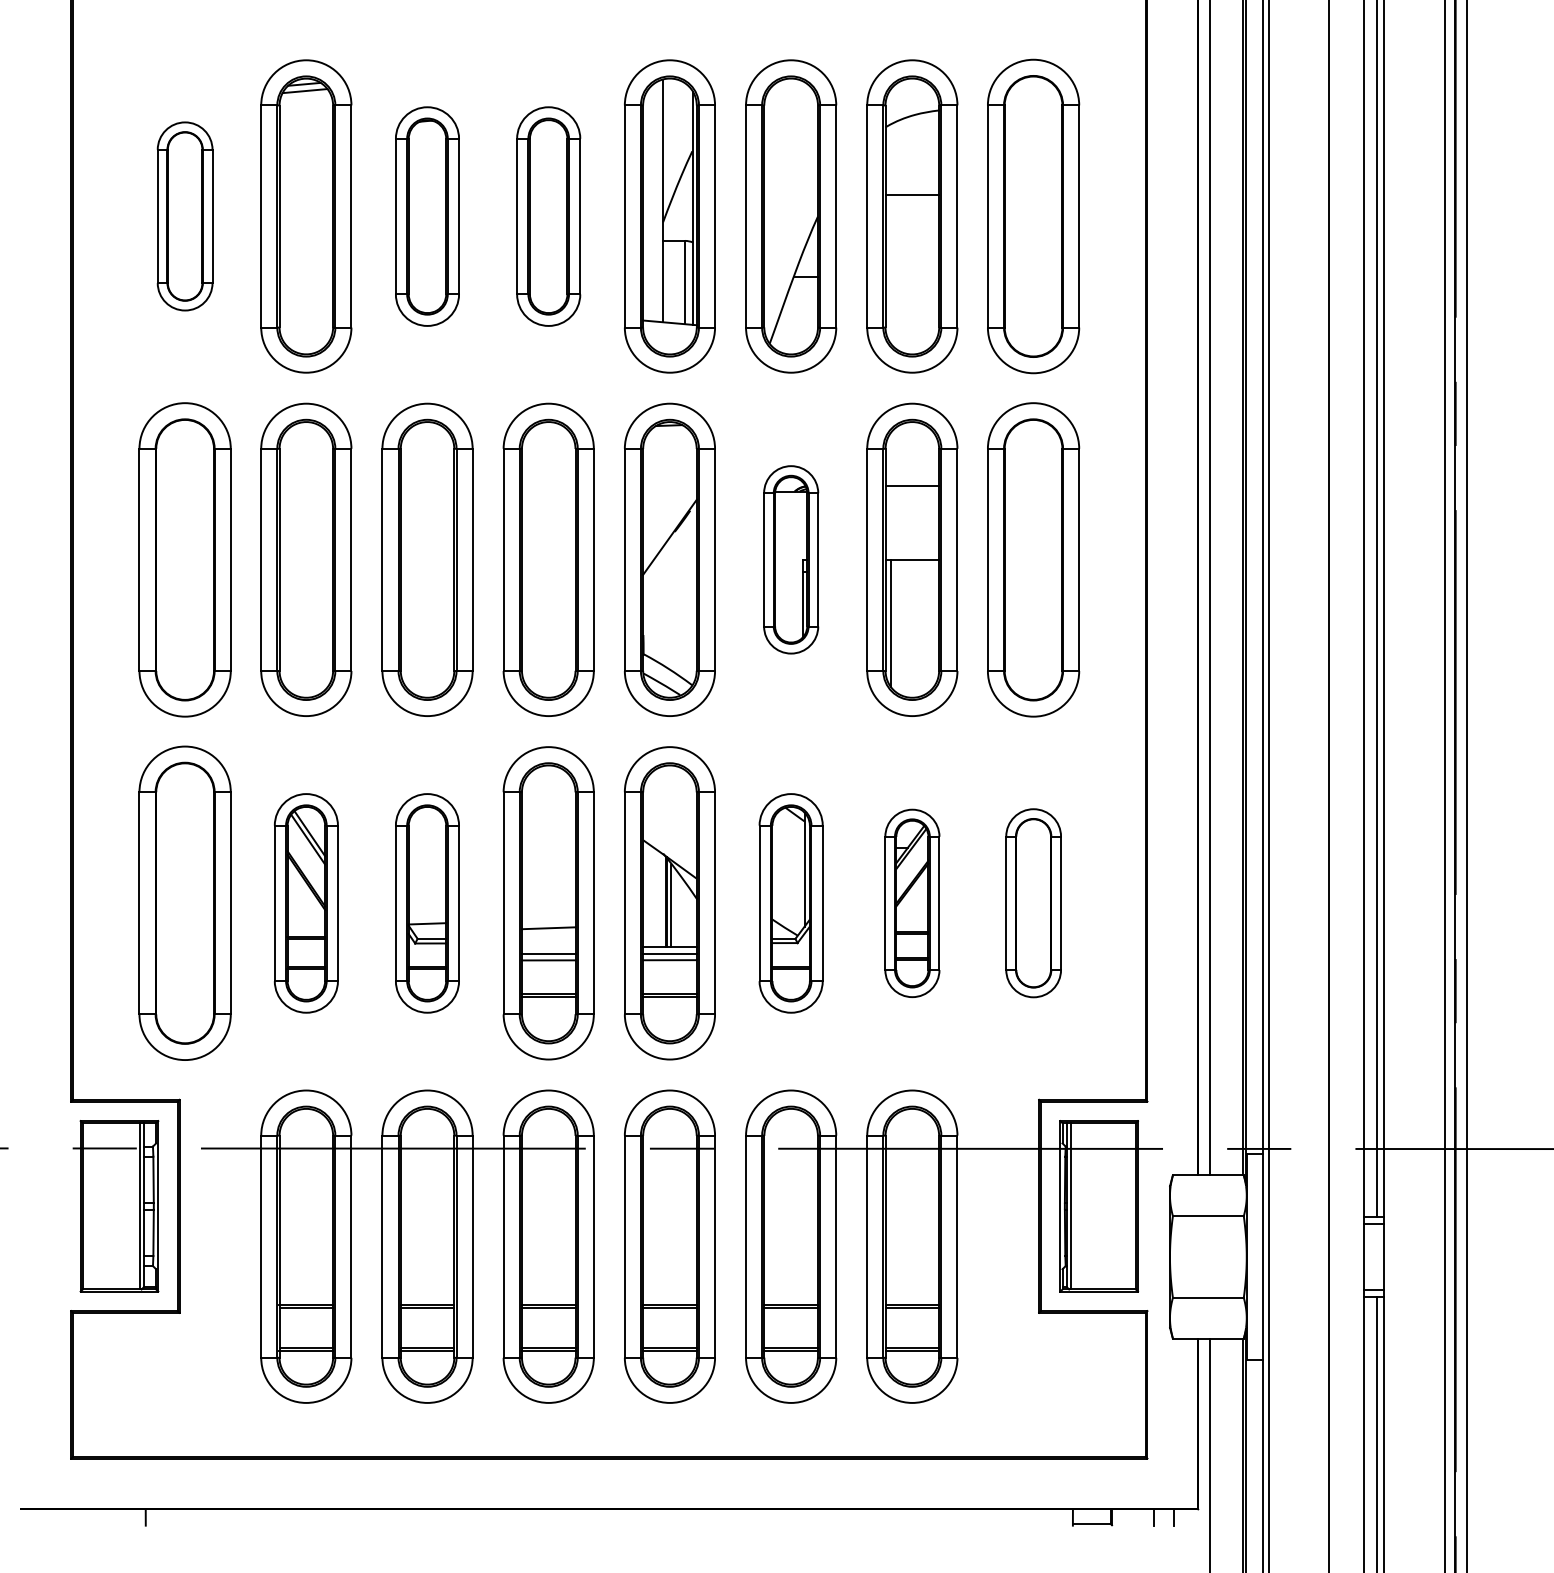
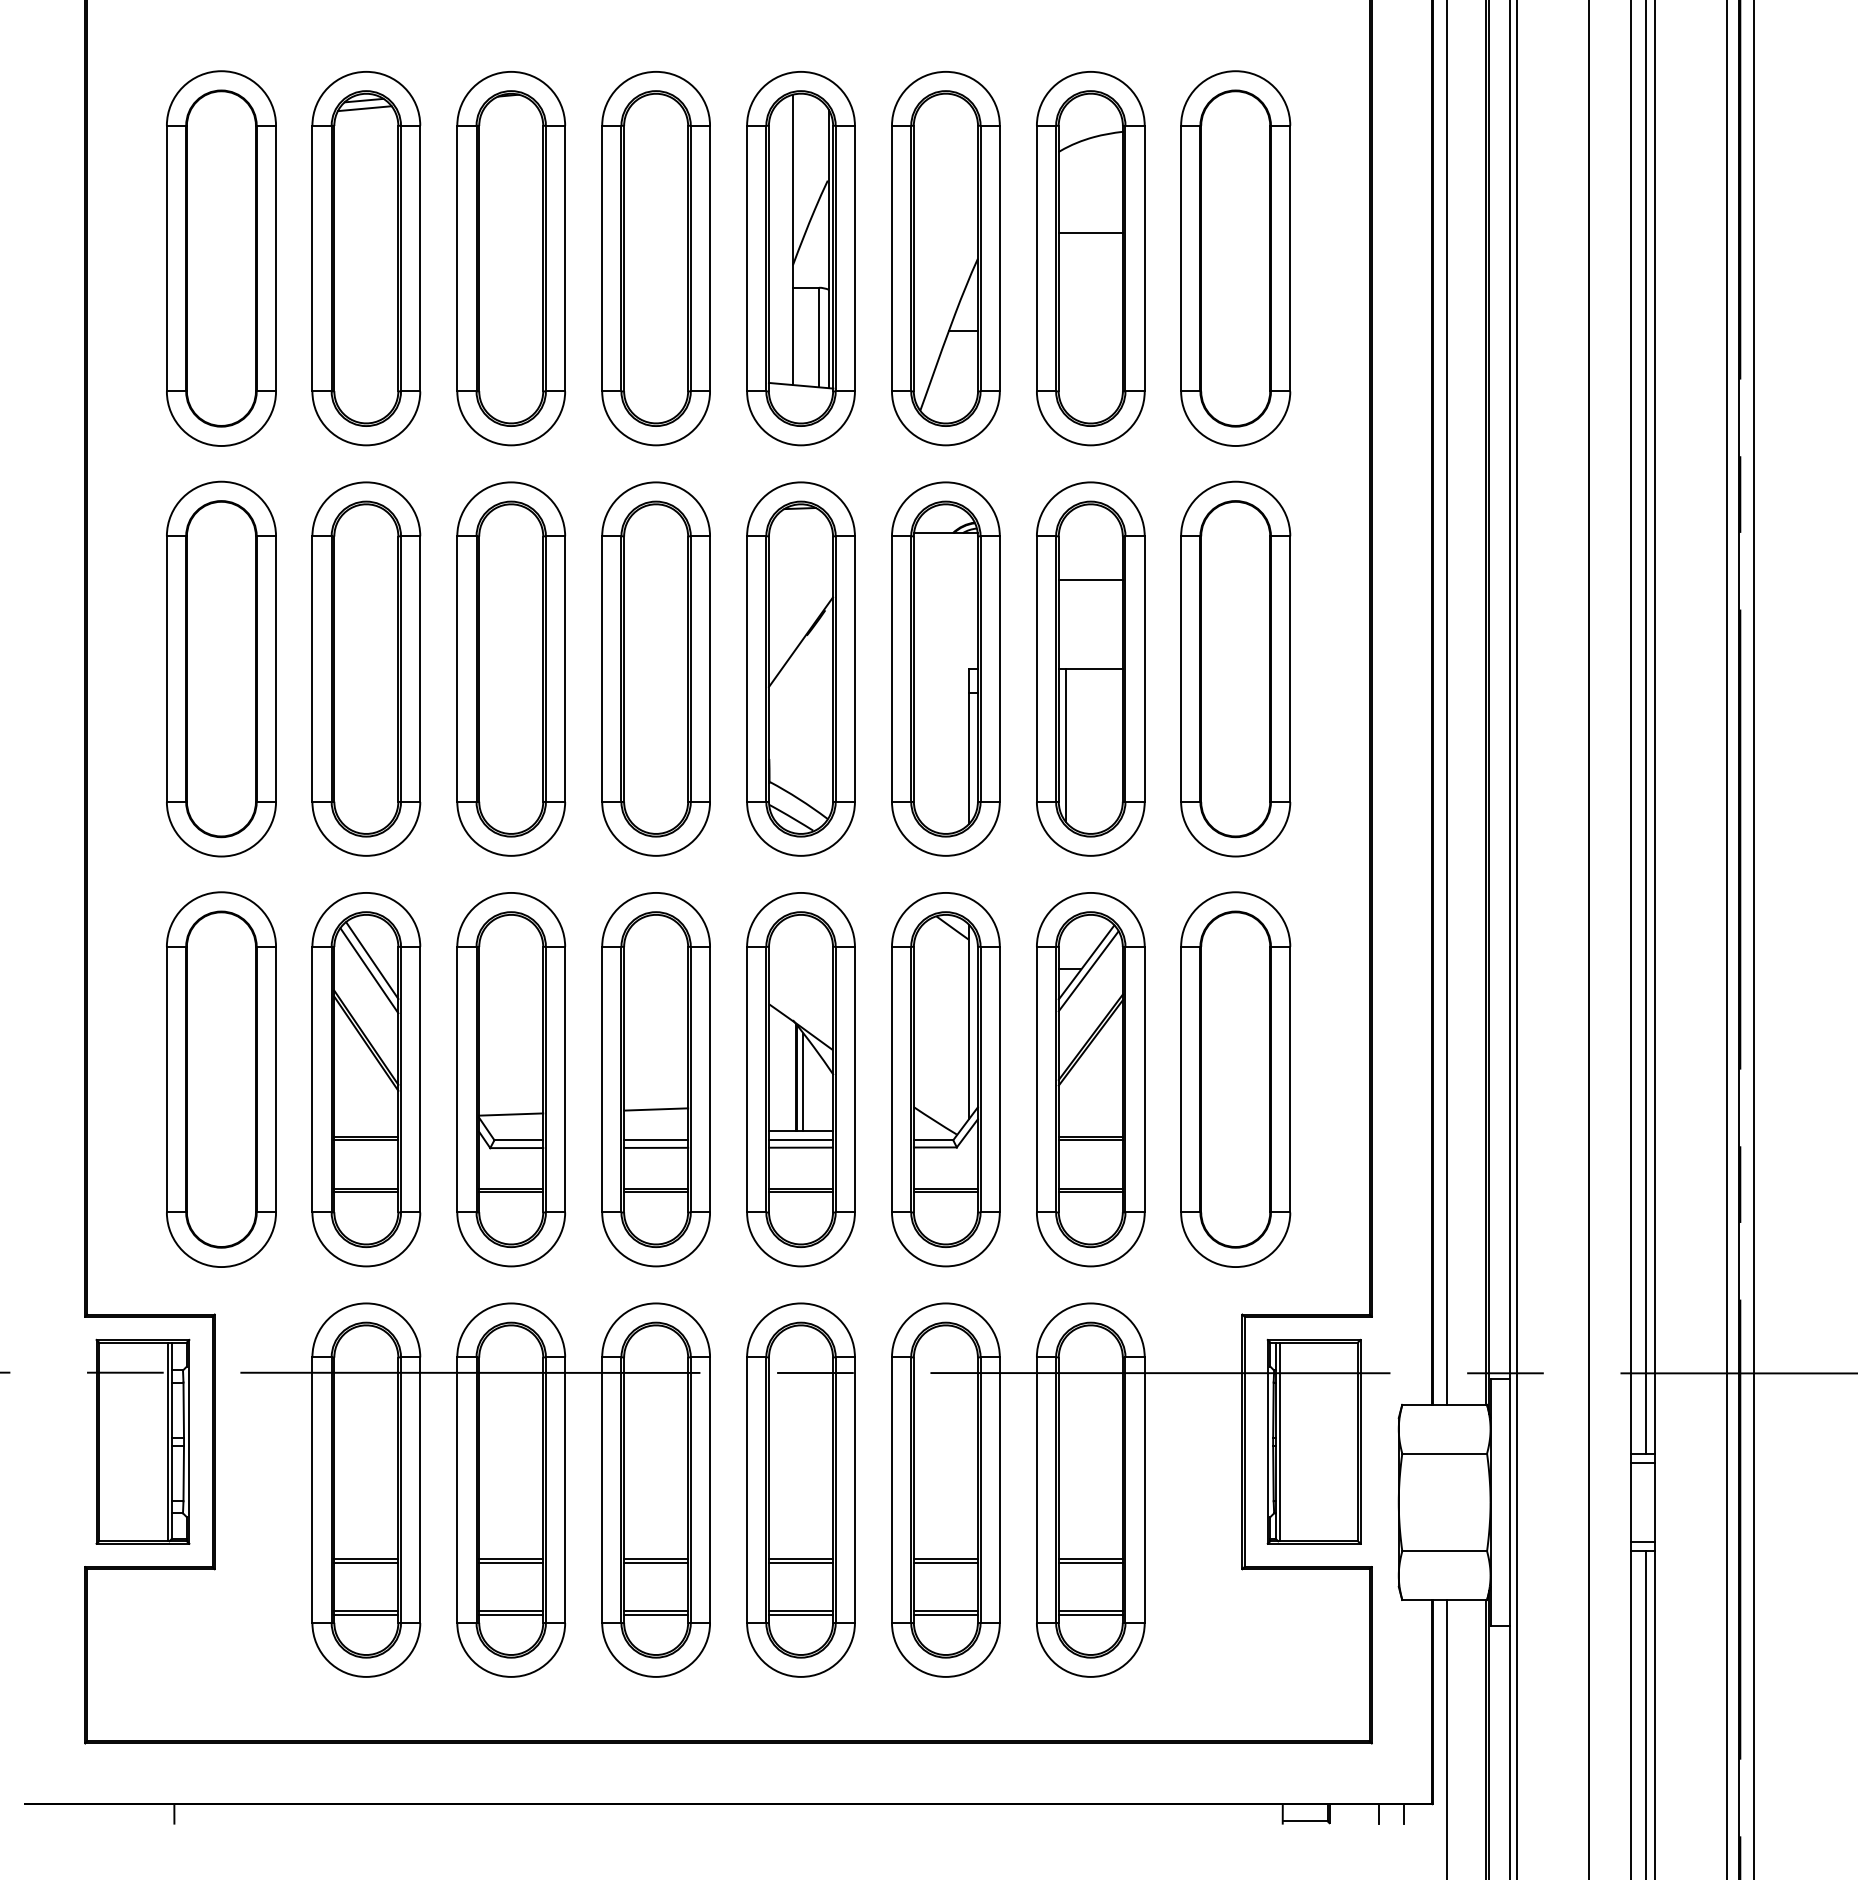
part: (185, 216) -> (221, 258), size x1.67
part: (426, 216) -> (510, 258), size x1.43
part: (548, 216) -> (655, 258), size x1.43
part: (790, 559) -> (945, 668), size x1.67
part: (306, 903) -> (366, 1079), size x1.43
part: (426, 903) -> (510, 1079), size x1.43
part: (790, 903) -> (945, 1079), size x1.43
part: (912, 903) -> (1090, 1079), size x1.67
part: (1033, 903) -> (1235, 1079), size x1.67

